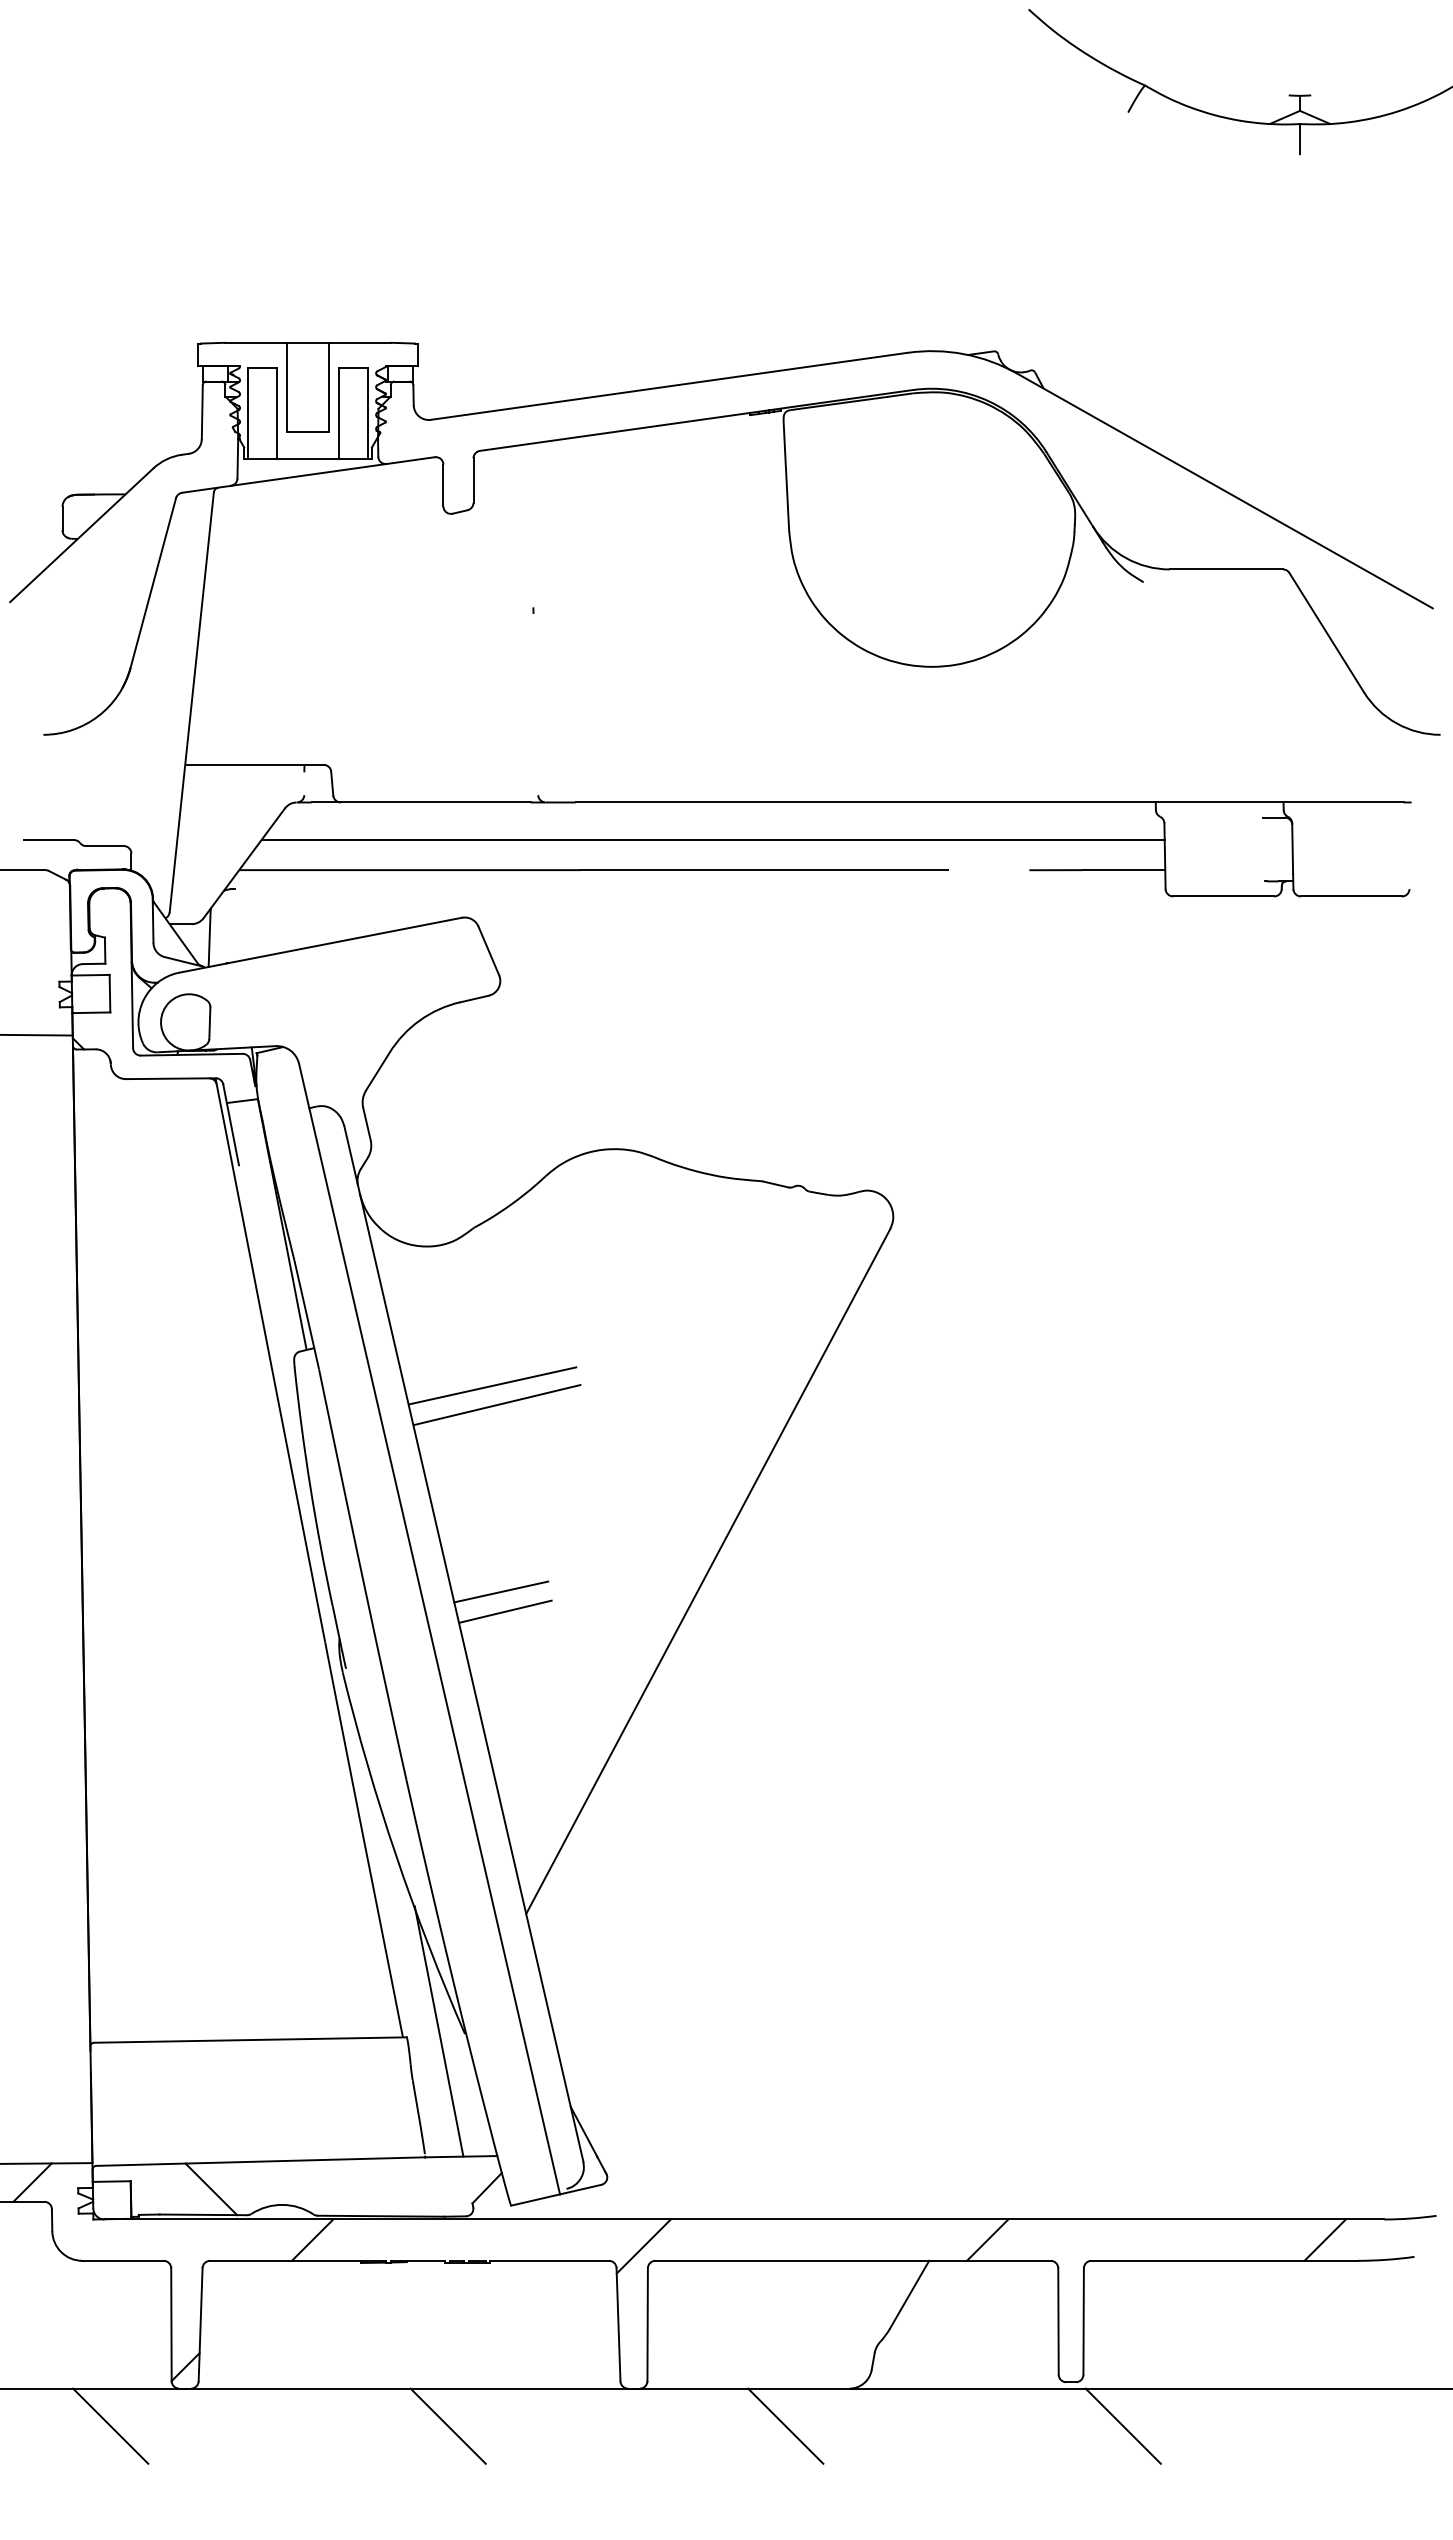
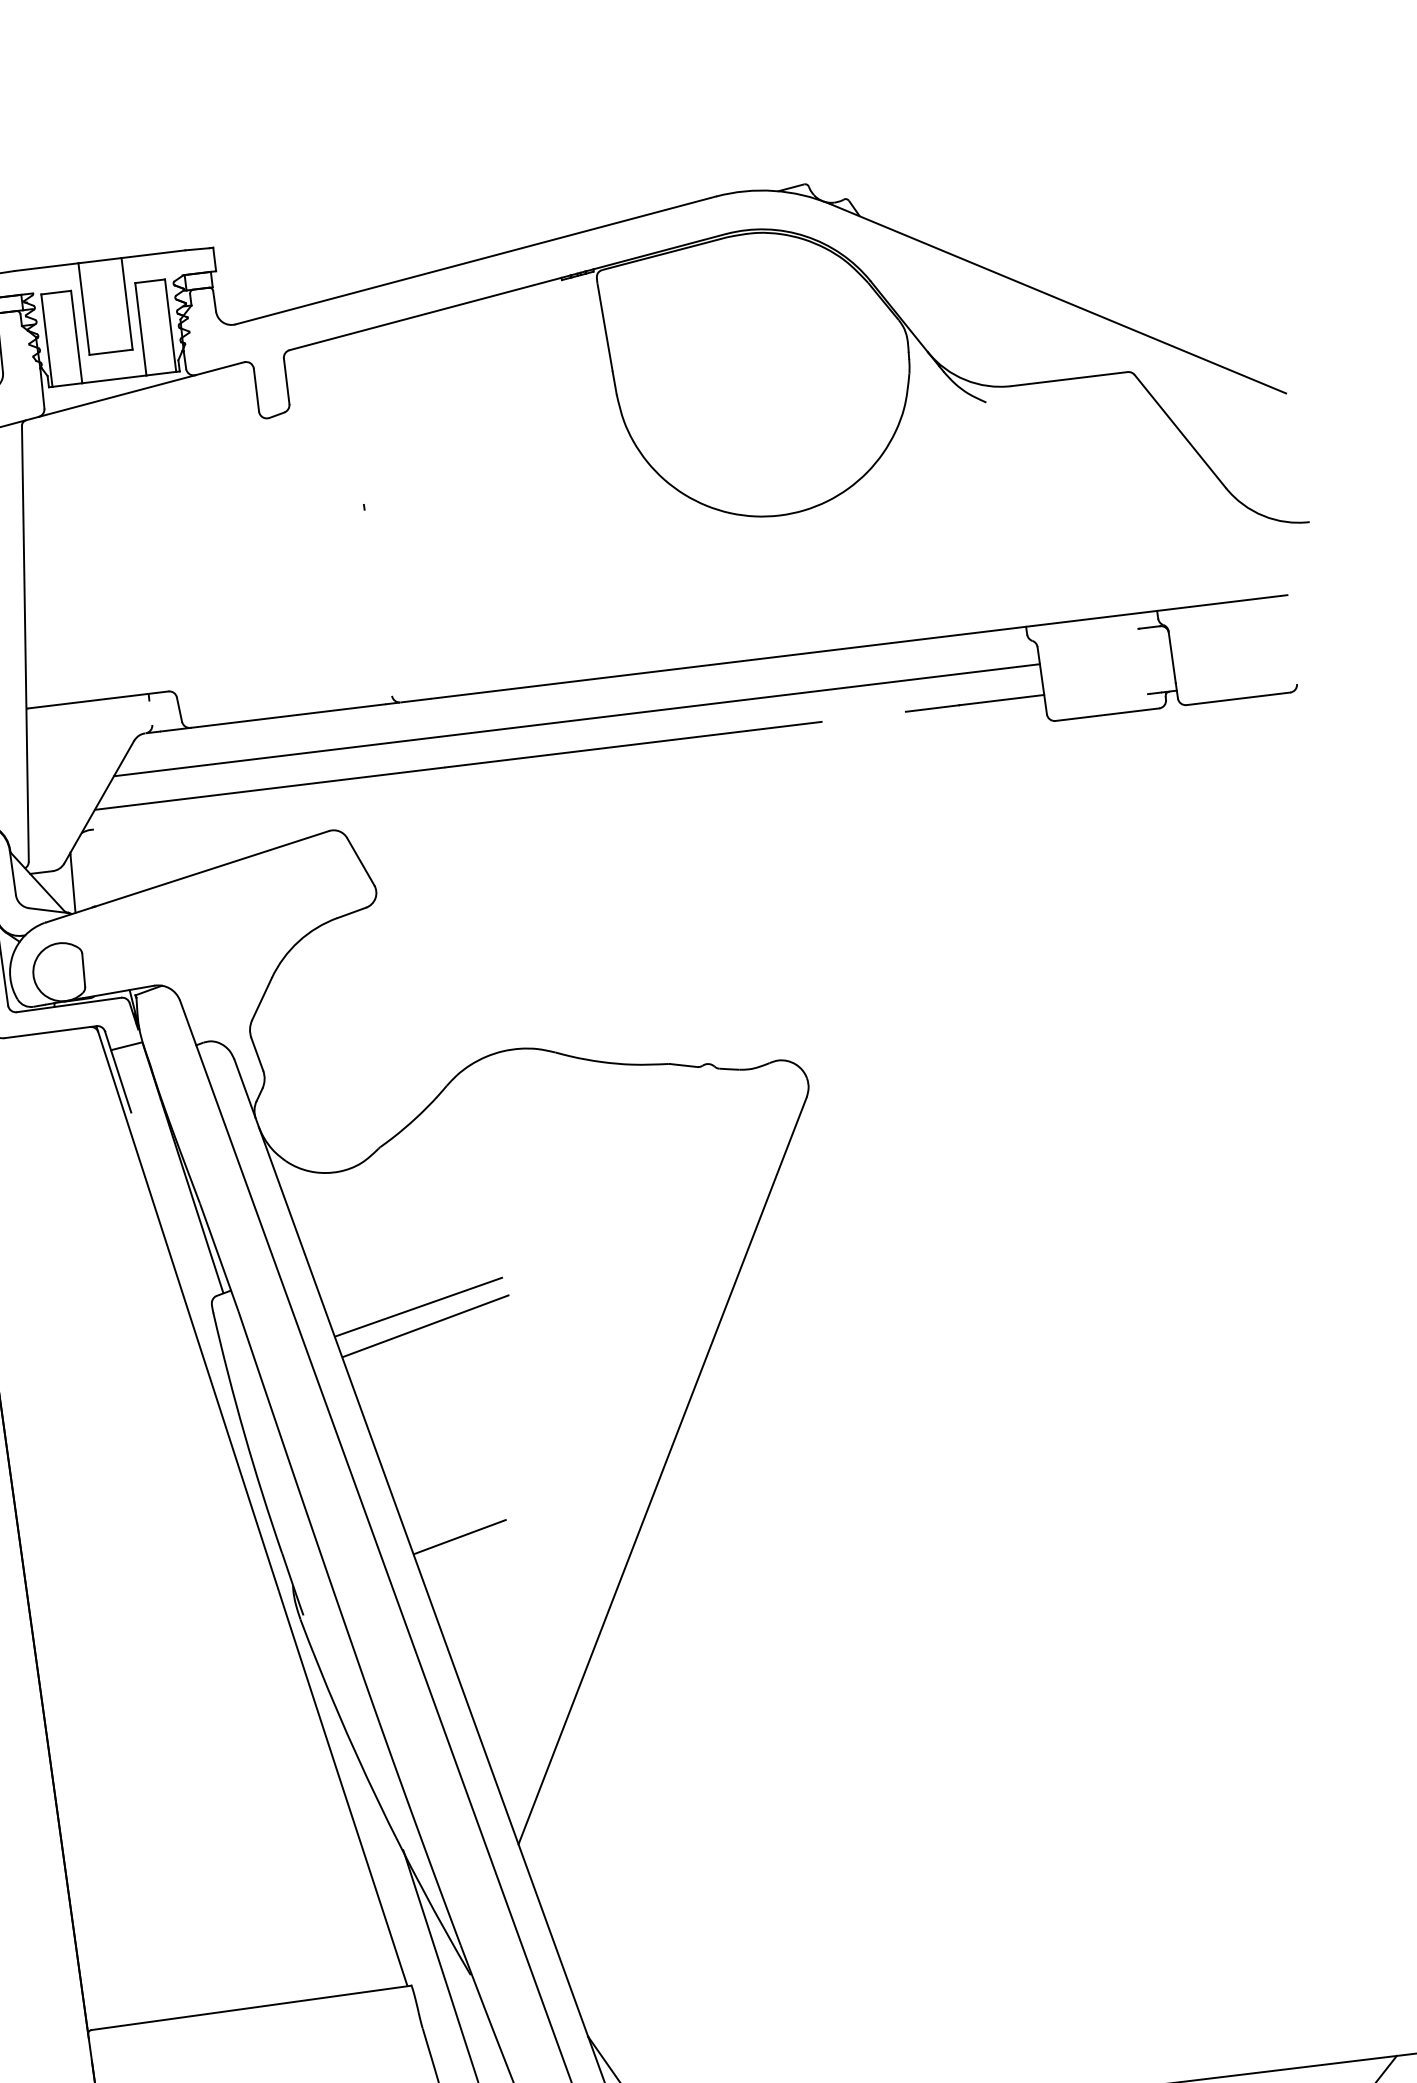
line: (501, 1591) -> (453, 1516), removed

